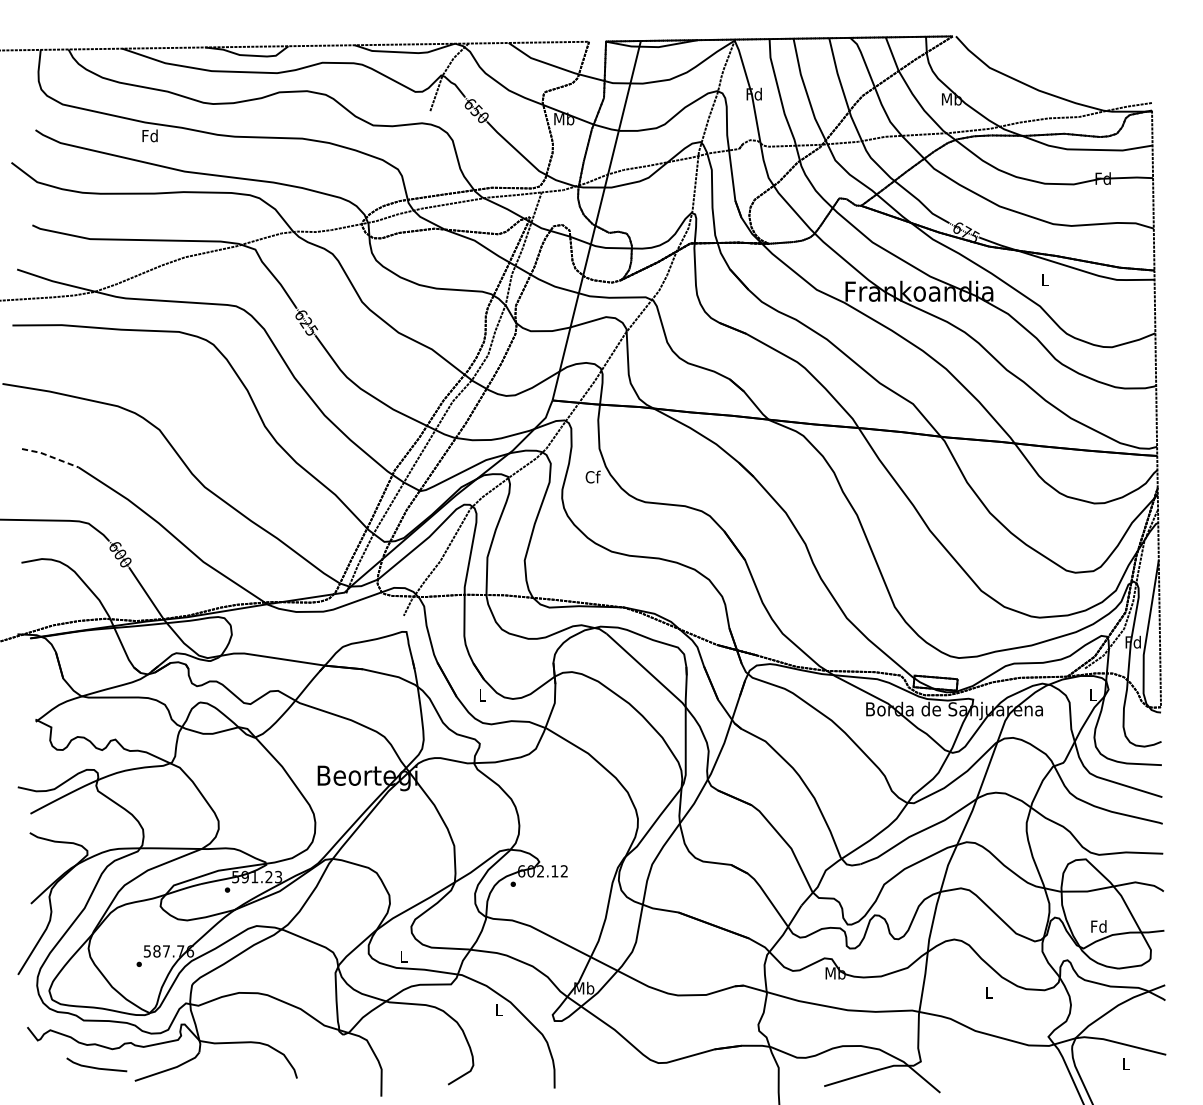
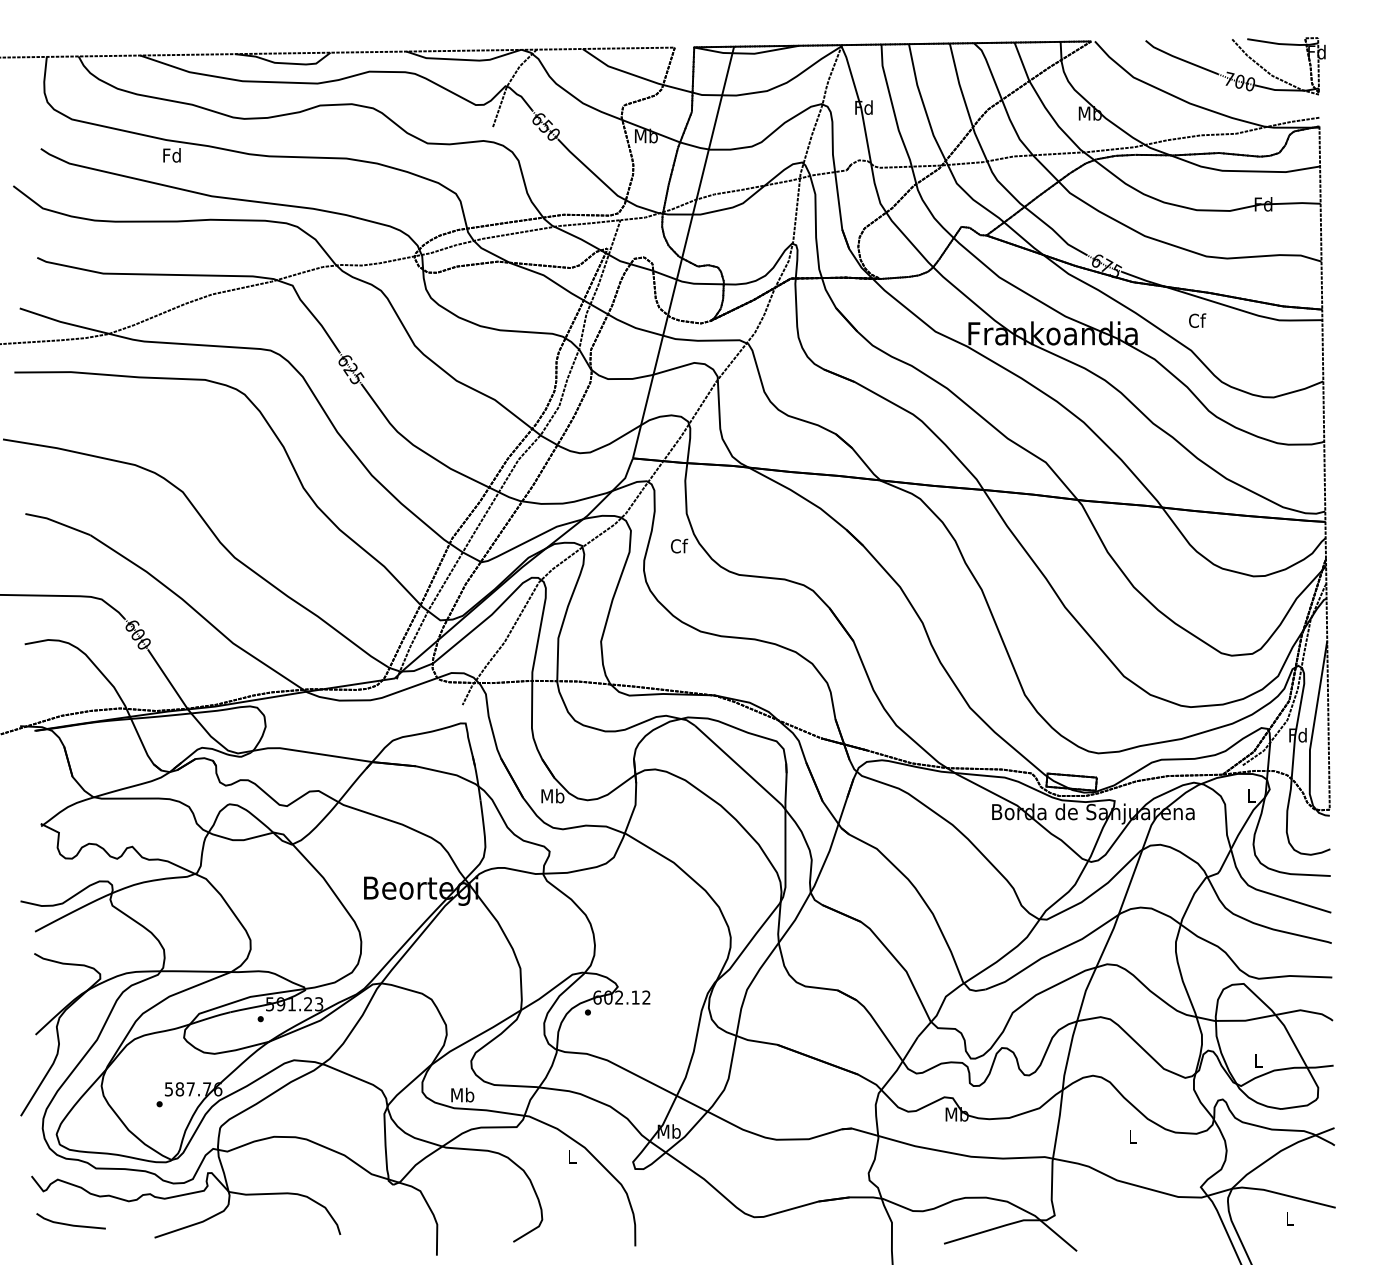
part: (1077, 64) -> (1234, 73), added
text: (1045, 280) -> (1197, 320), L -> Cf
line: (50, 456) -> (57, 522), dashed -> solid
text: (482, 694) -> (552, 795), L -> Mb
text: (1098, 926) -> (1258, 1060), Fd -> L
text: (403, 955) -> (462, 1094), L -> Mb
line: (94, 1066) -> (68, 1223), moved

